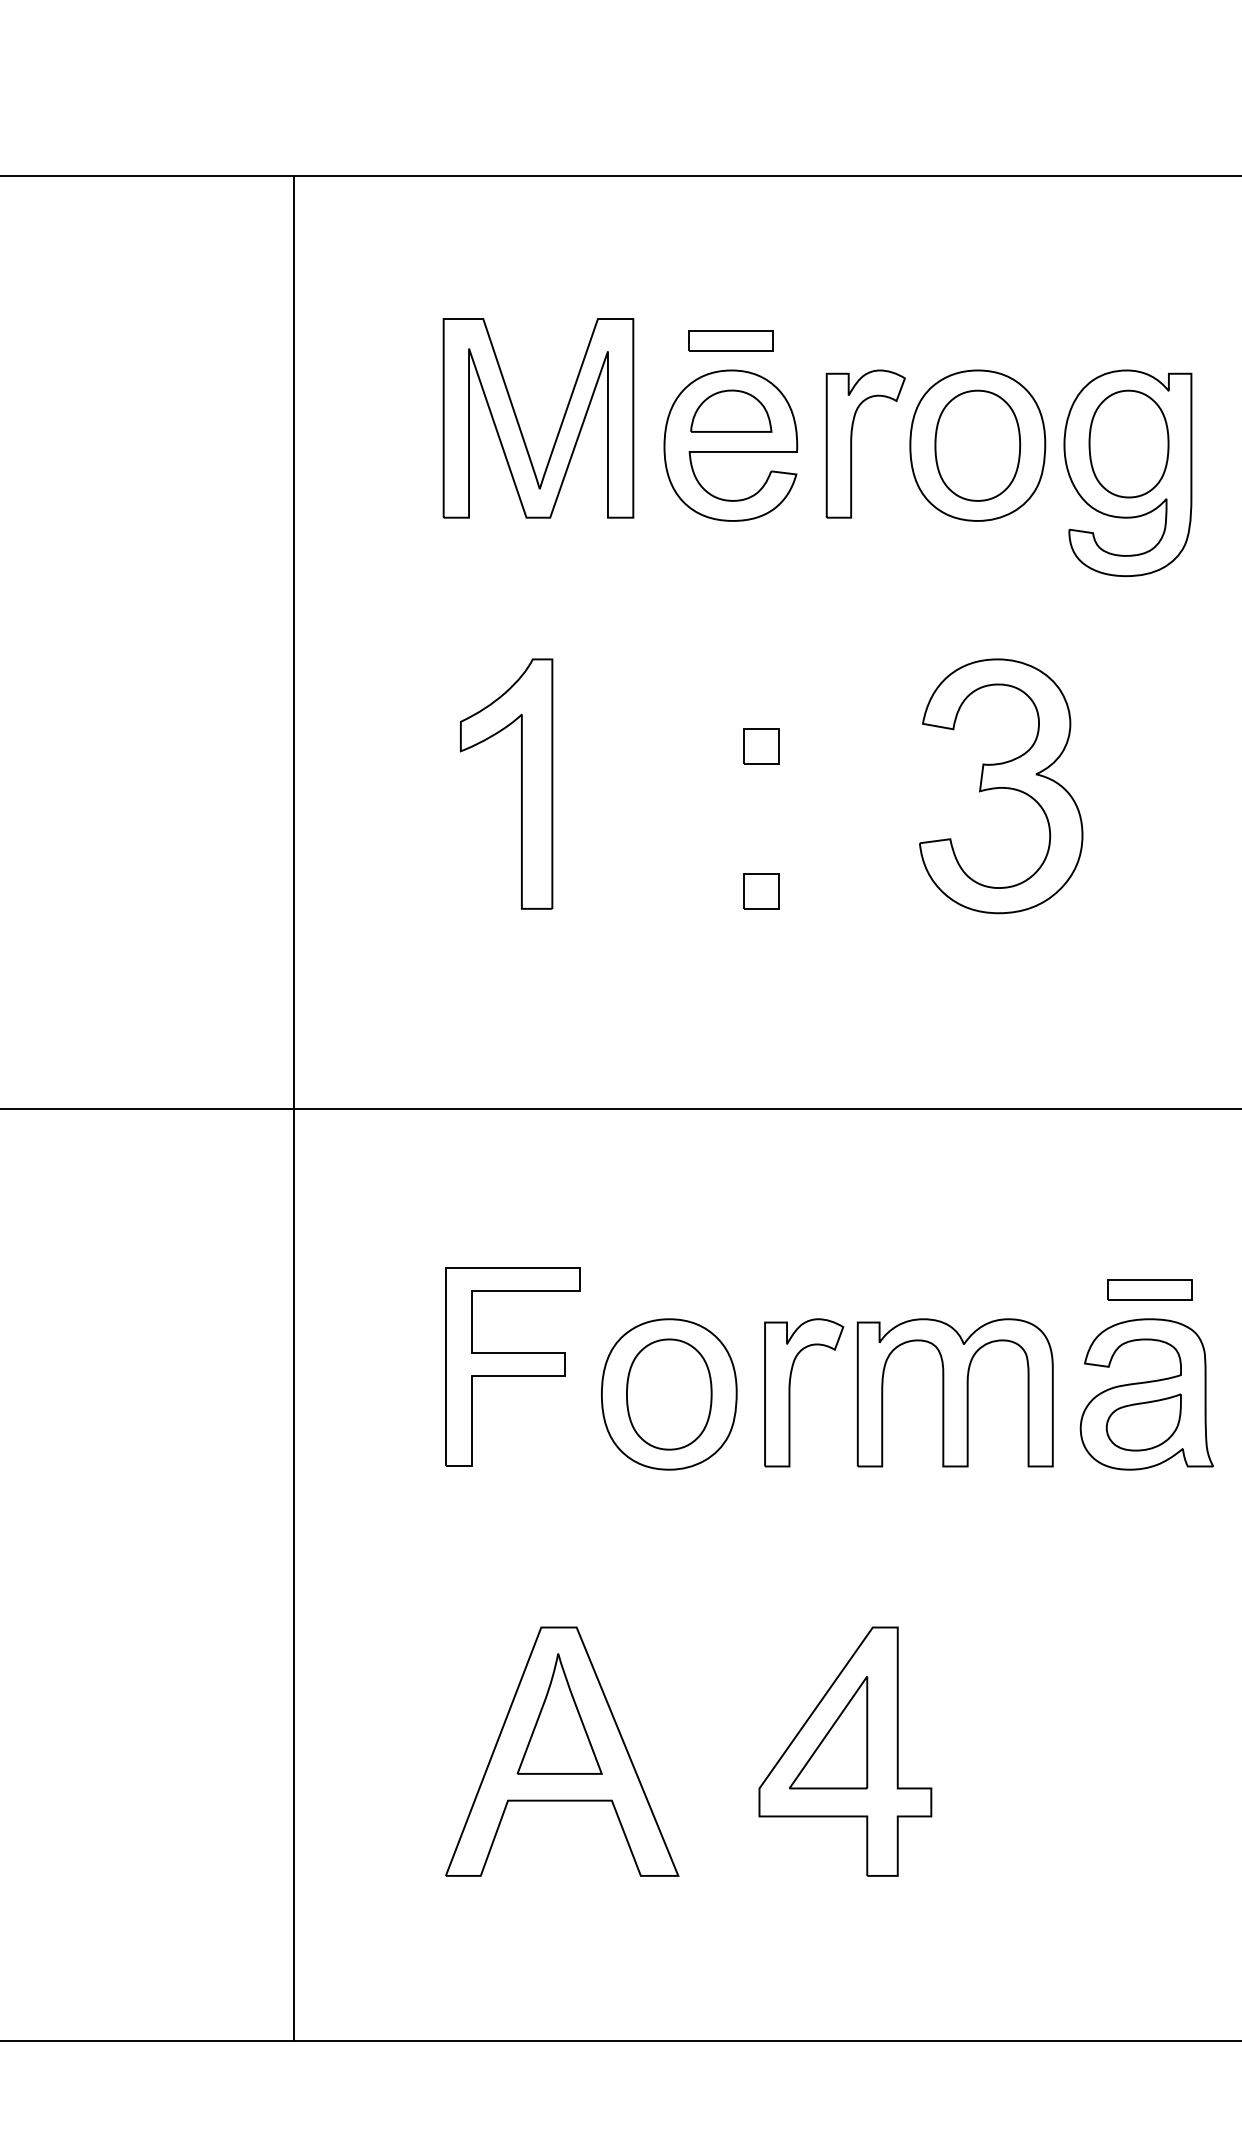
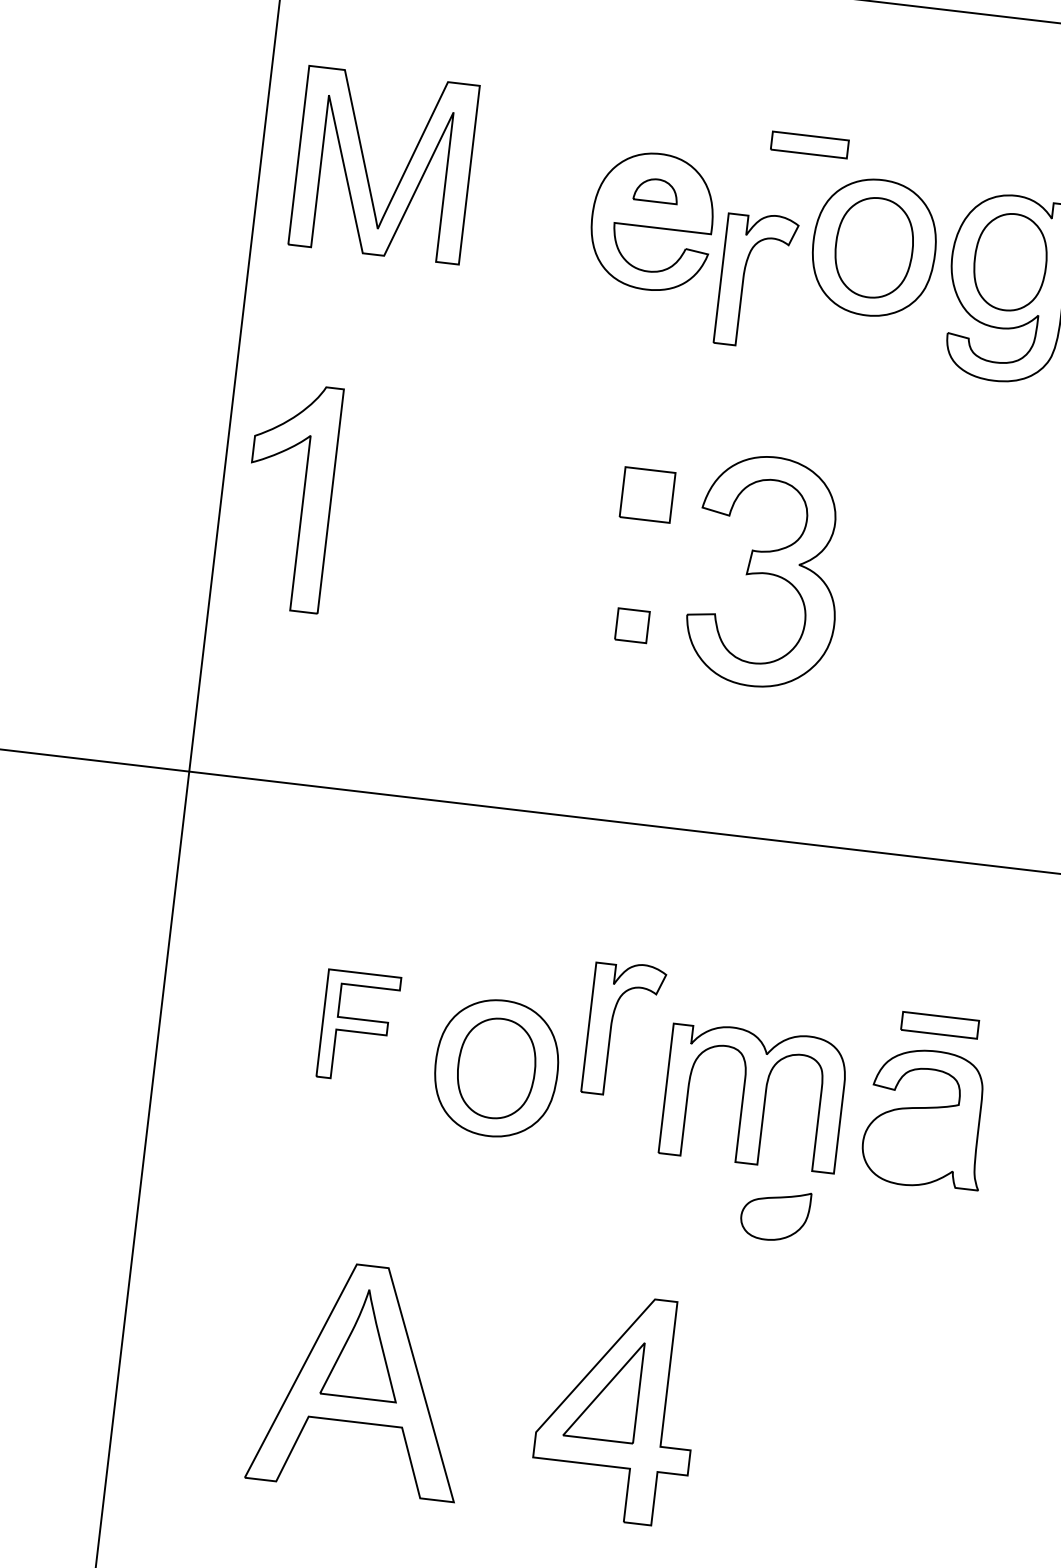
part: (730, 340) -> (809, 144), moved
part: (731, 410) -> (656, 190), size x0.6
part: (519, 423) -> (366, 167), moved
part: (852, 443) -> (744, 278), moved
part: (761, 746) -> (647, 495), size x1.6
part: (521, 783) -> (303, 497), moved
part: (1001, 786) -> (766, 572), moved
part: (512, 1366) -> (358, 1026), size x0.6
part: (790, 1392) -> (611, 1028), moved
part: (1143, 1422) -> (774, 1215), moved

